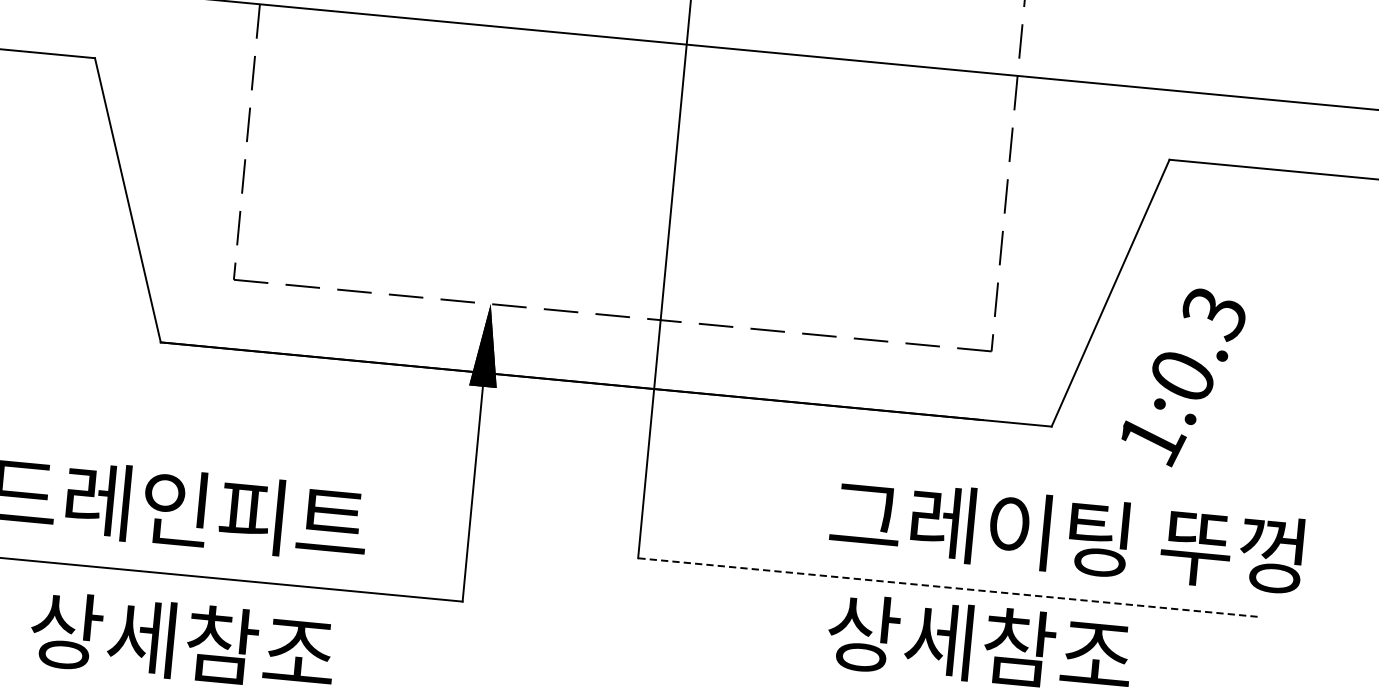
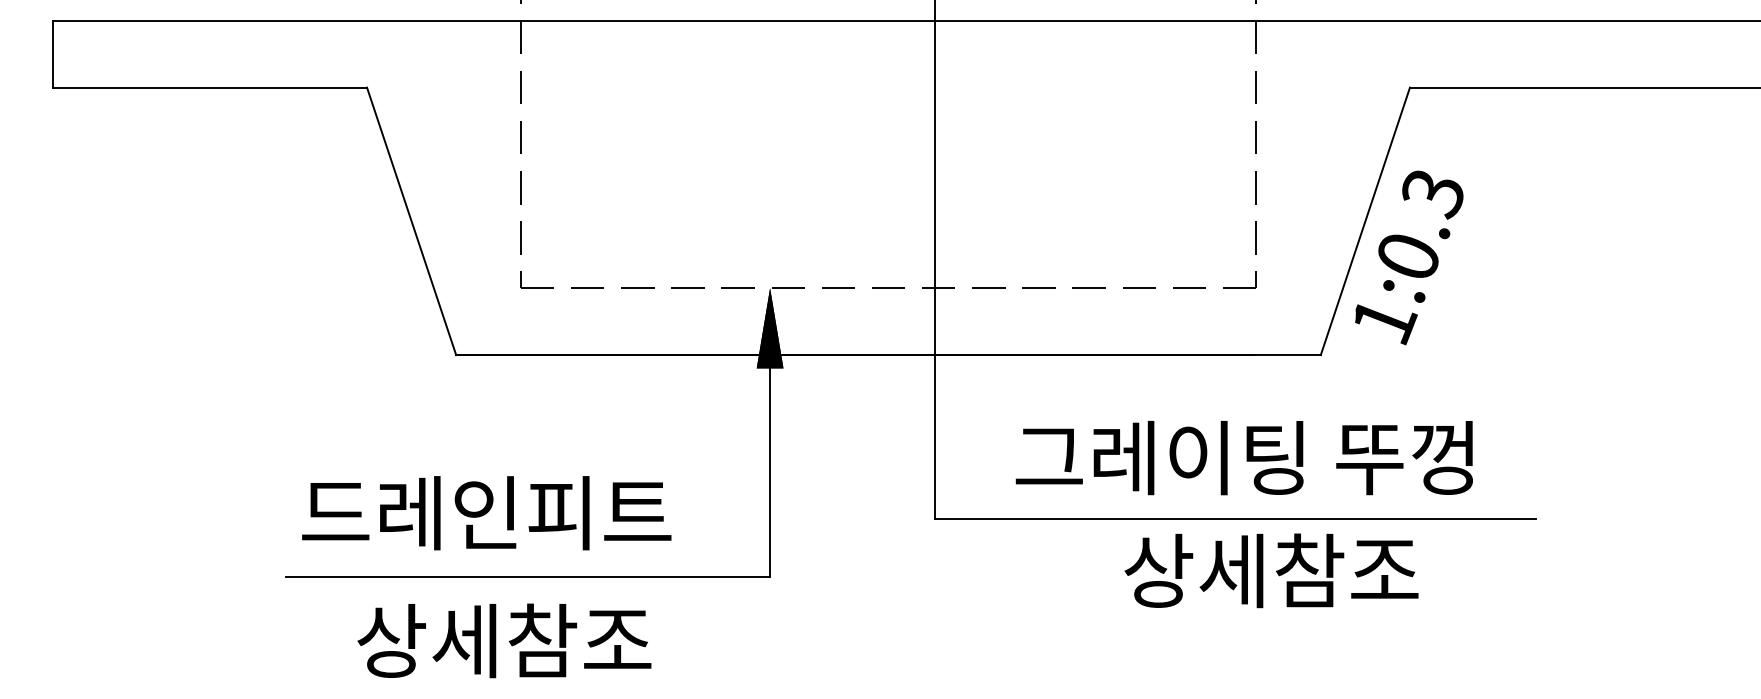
text: (1183, 377) -> (1409, 257), moved
text: (1065, 535) -> (1243, 458), moved
line: (947, 587) -> (1235, 519), dashed -> solid

